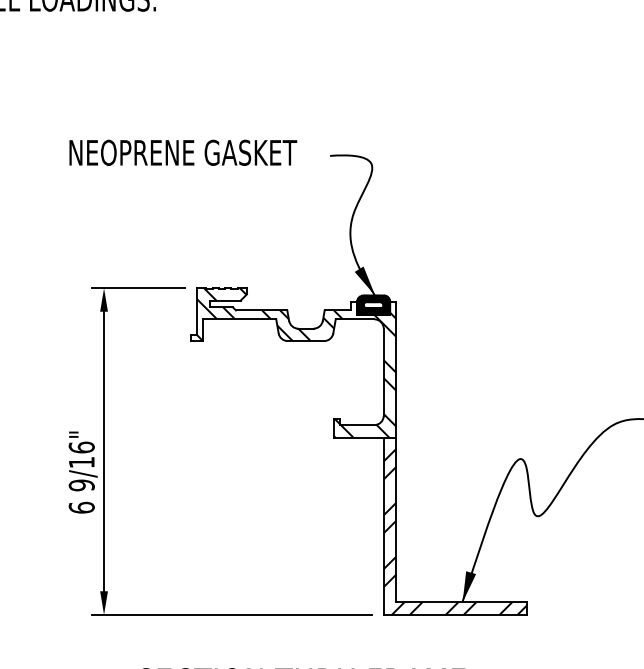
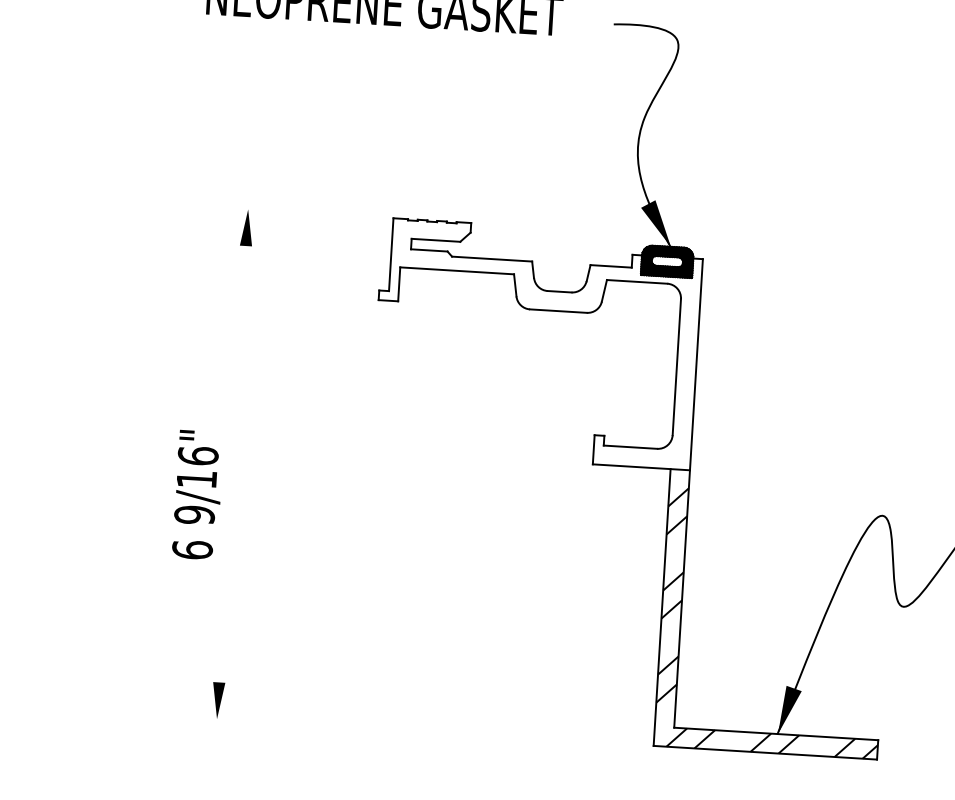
line: (138, 288) -> (301, 213), removed
hatch: (296, 362) -> (541, 343), removed
line: (104, 451) -> (233, 464), removed
line: (231, 614) -> (416, 730), removed

